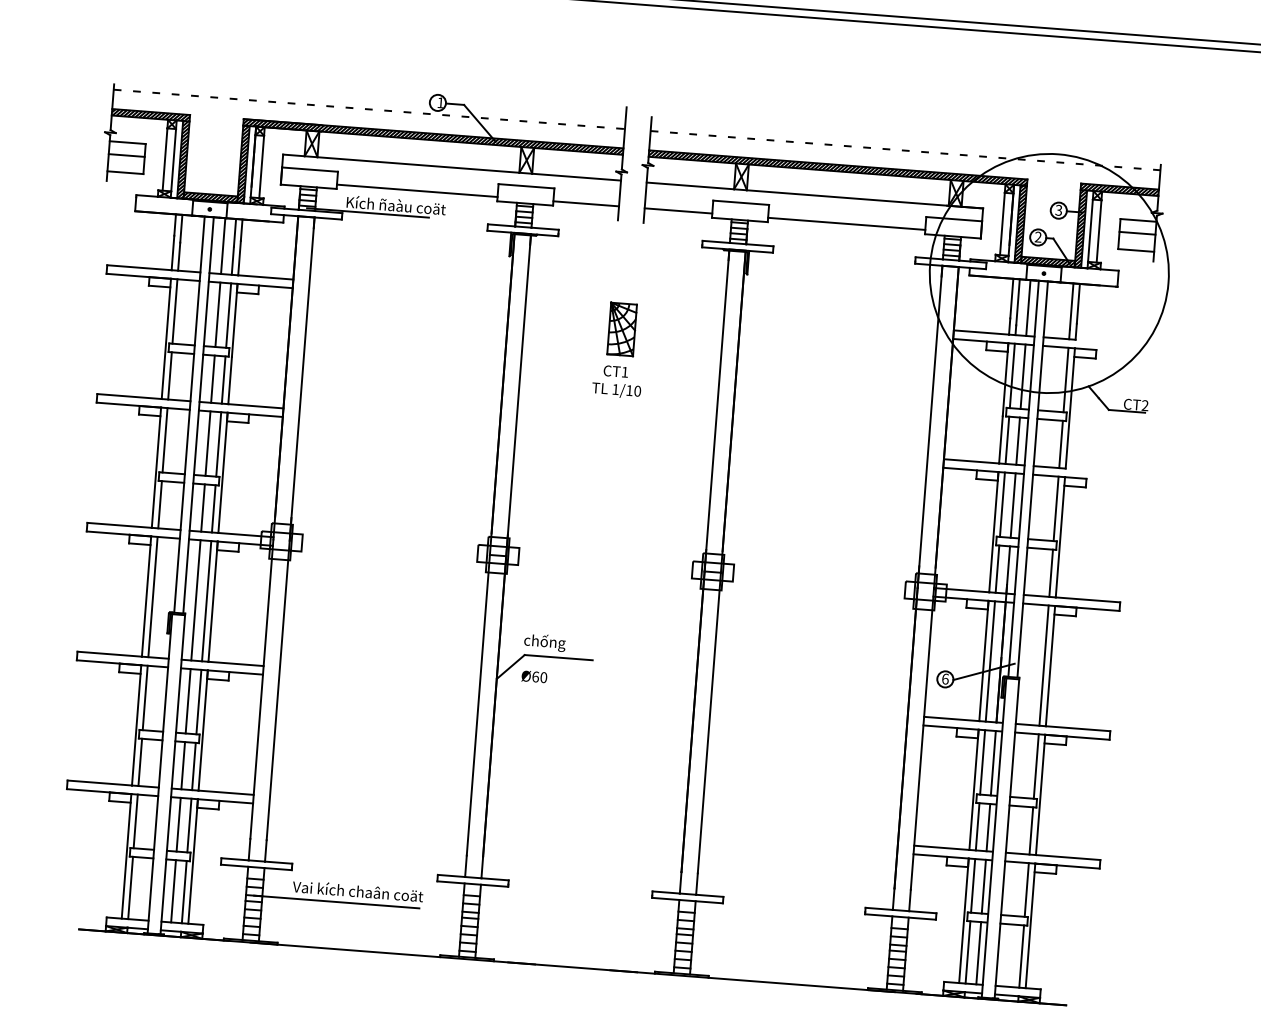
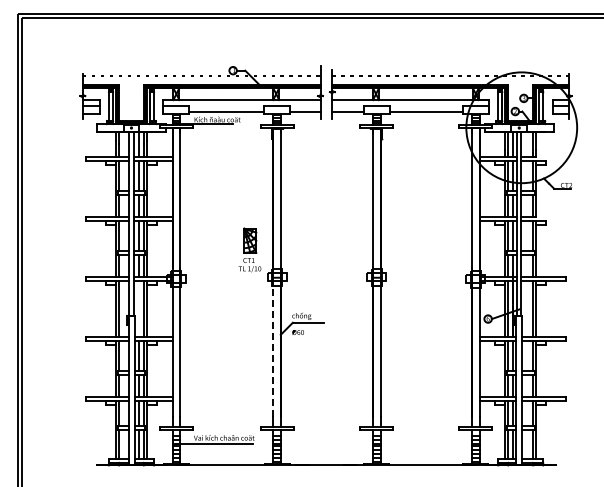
part: (618, 347) -> (249, 249), moved
line: (194, 600) -> (138, 309), removed
line: (478, 705) -> (273, 347), solid -> dashed

